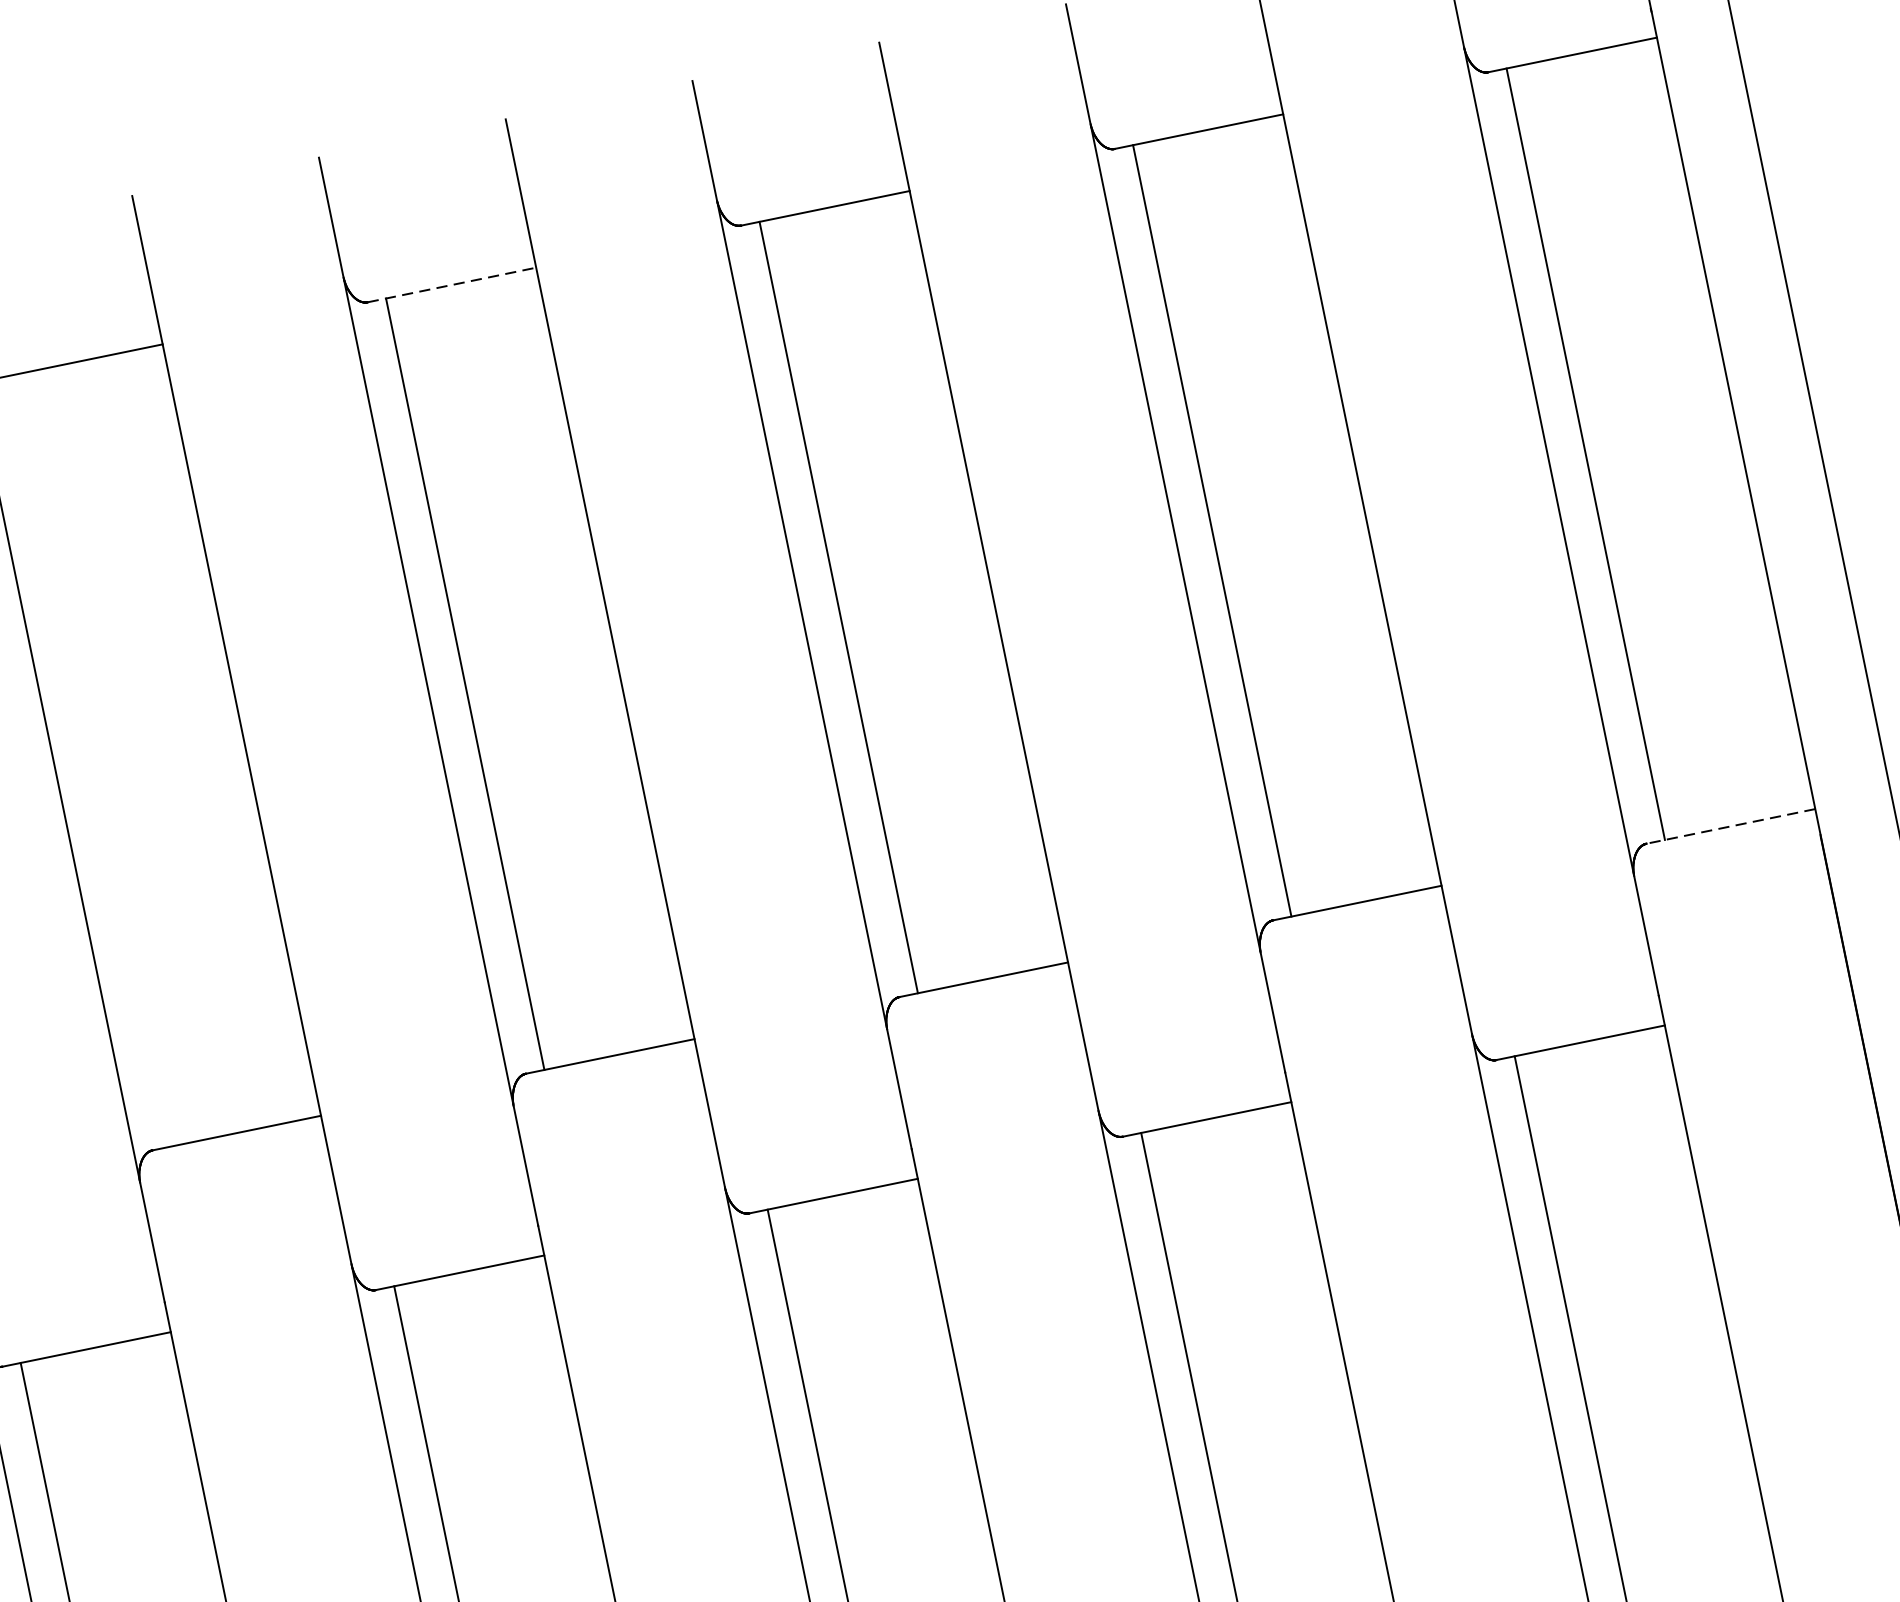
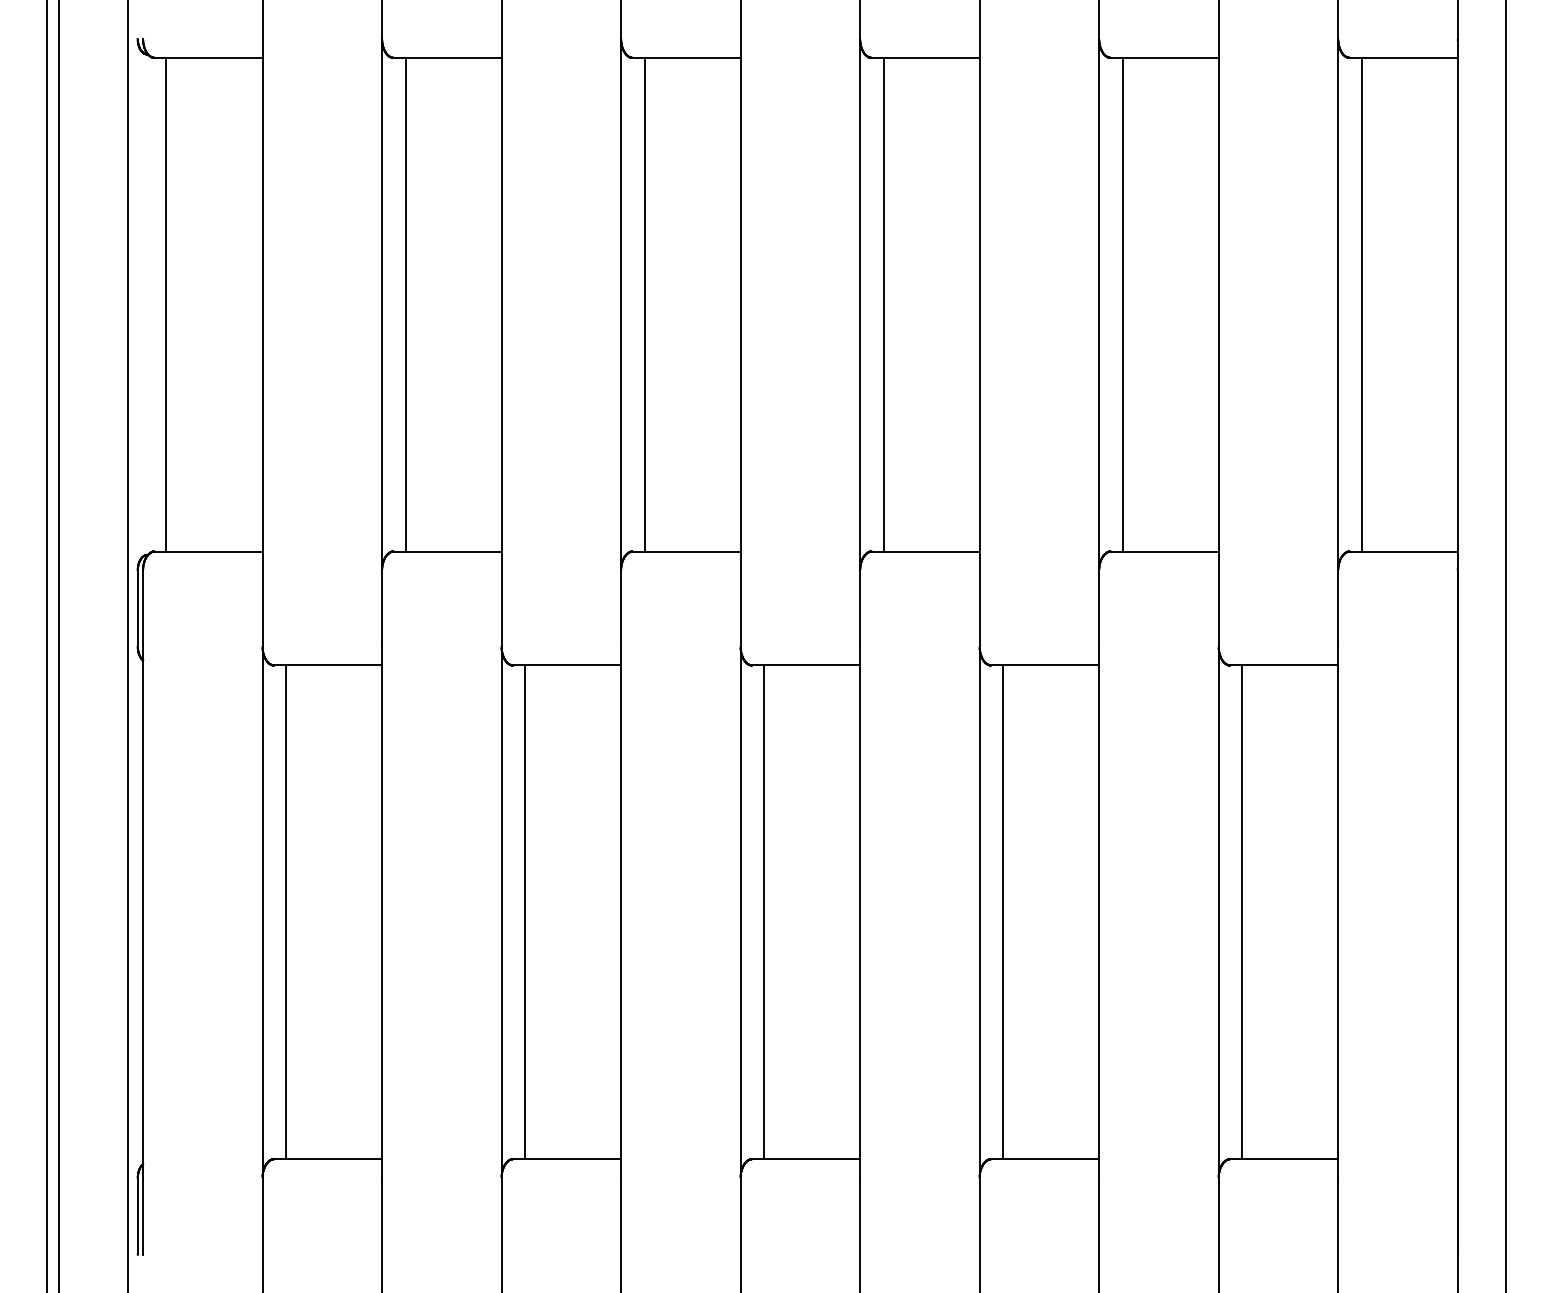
line: (451, 284) -> (686, 57), dashed -> solid
line: (91, 760) -> (405, 304), added
line: (1730, 826) -> (1403, 551), dashed -> solid

